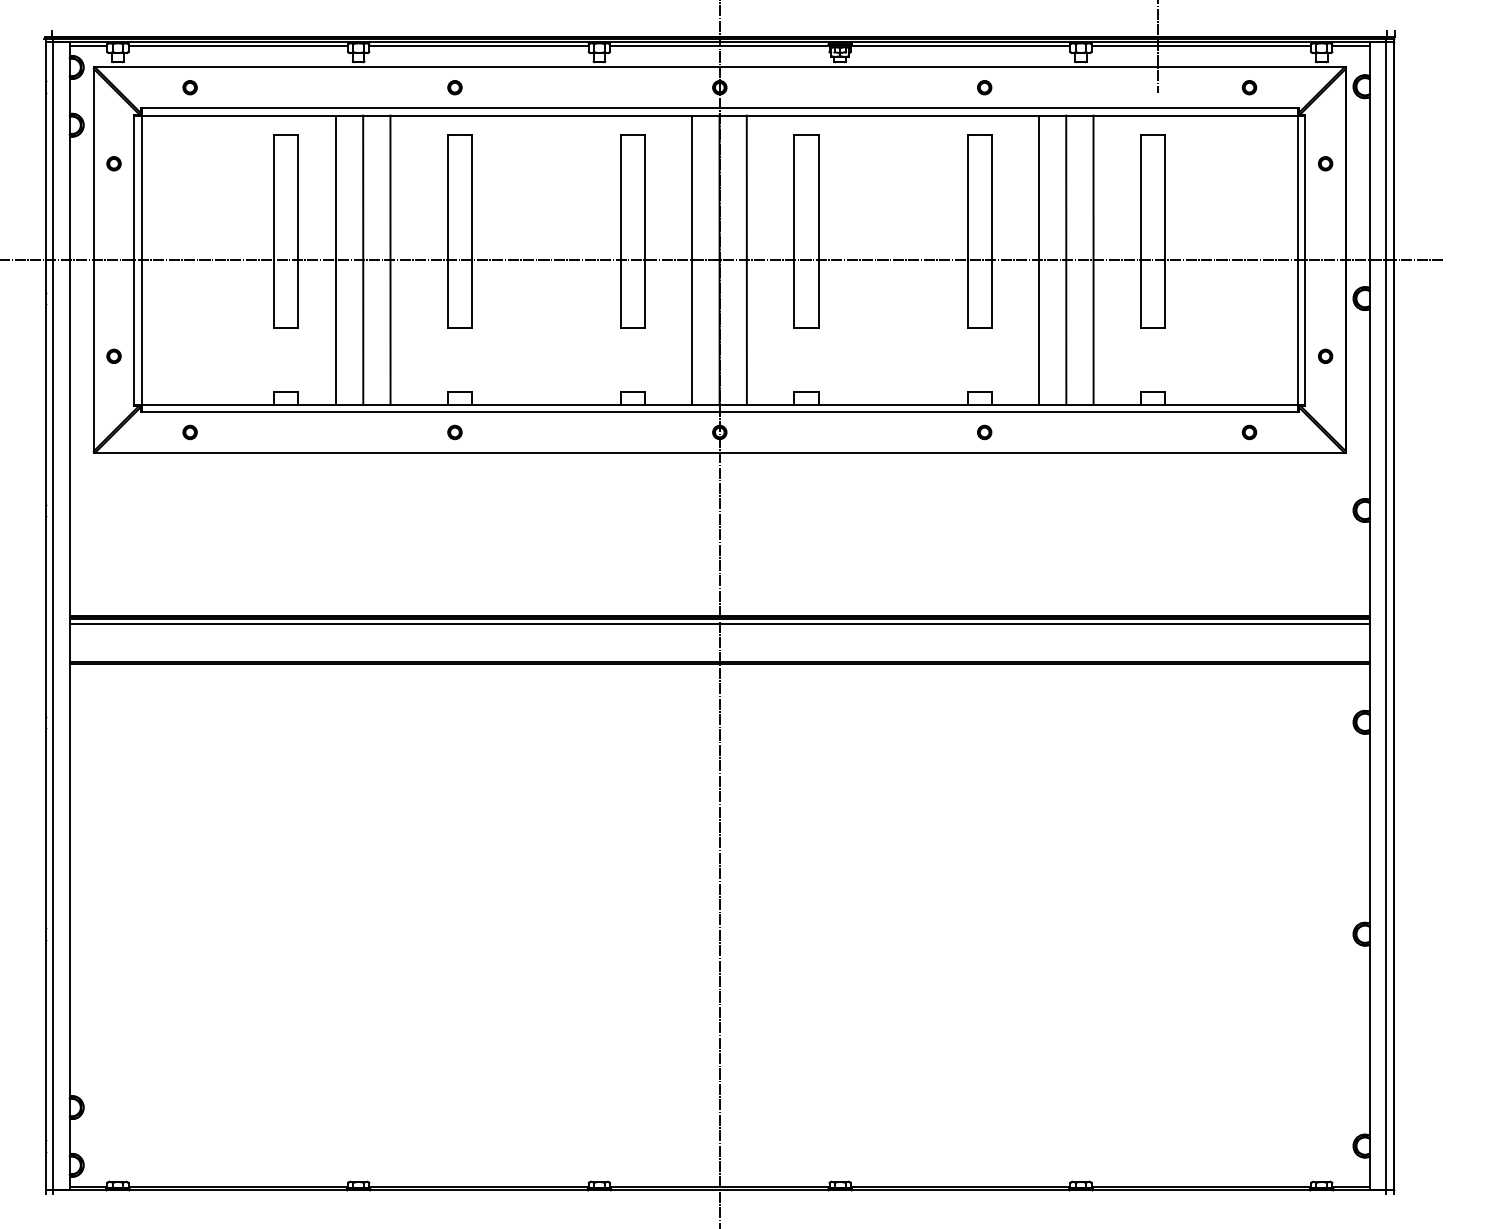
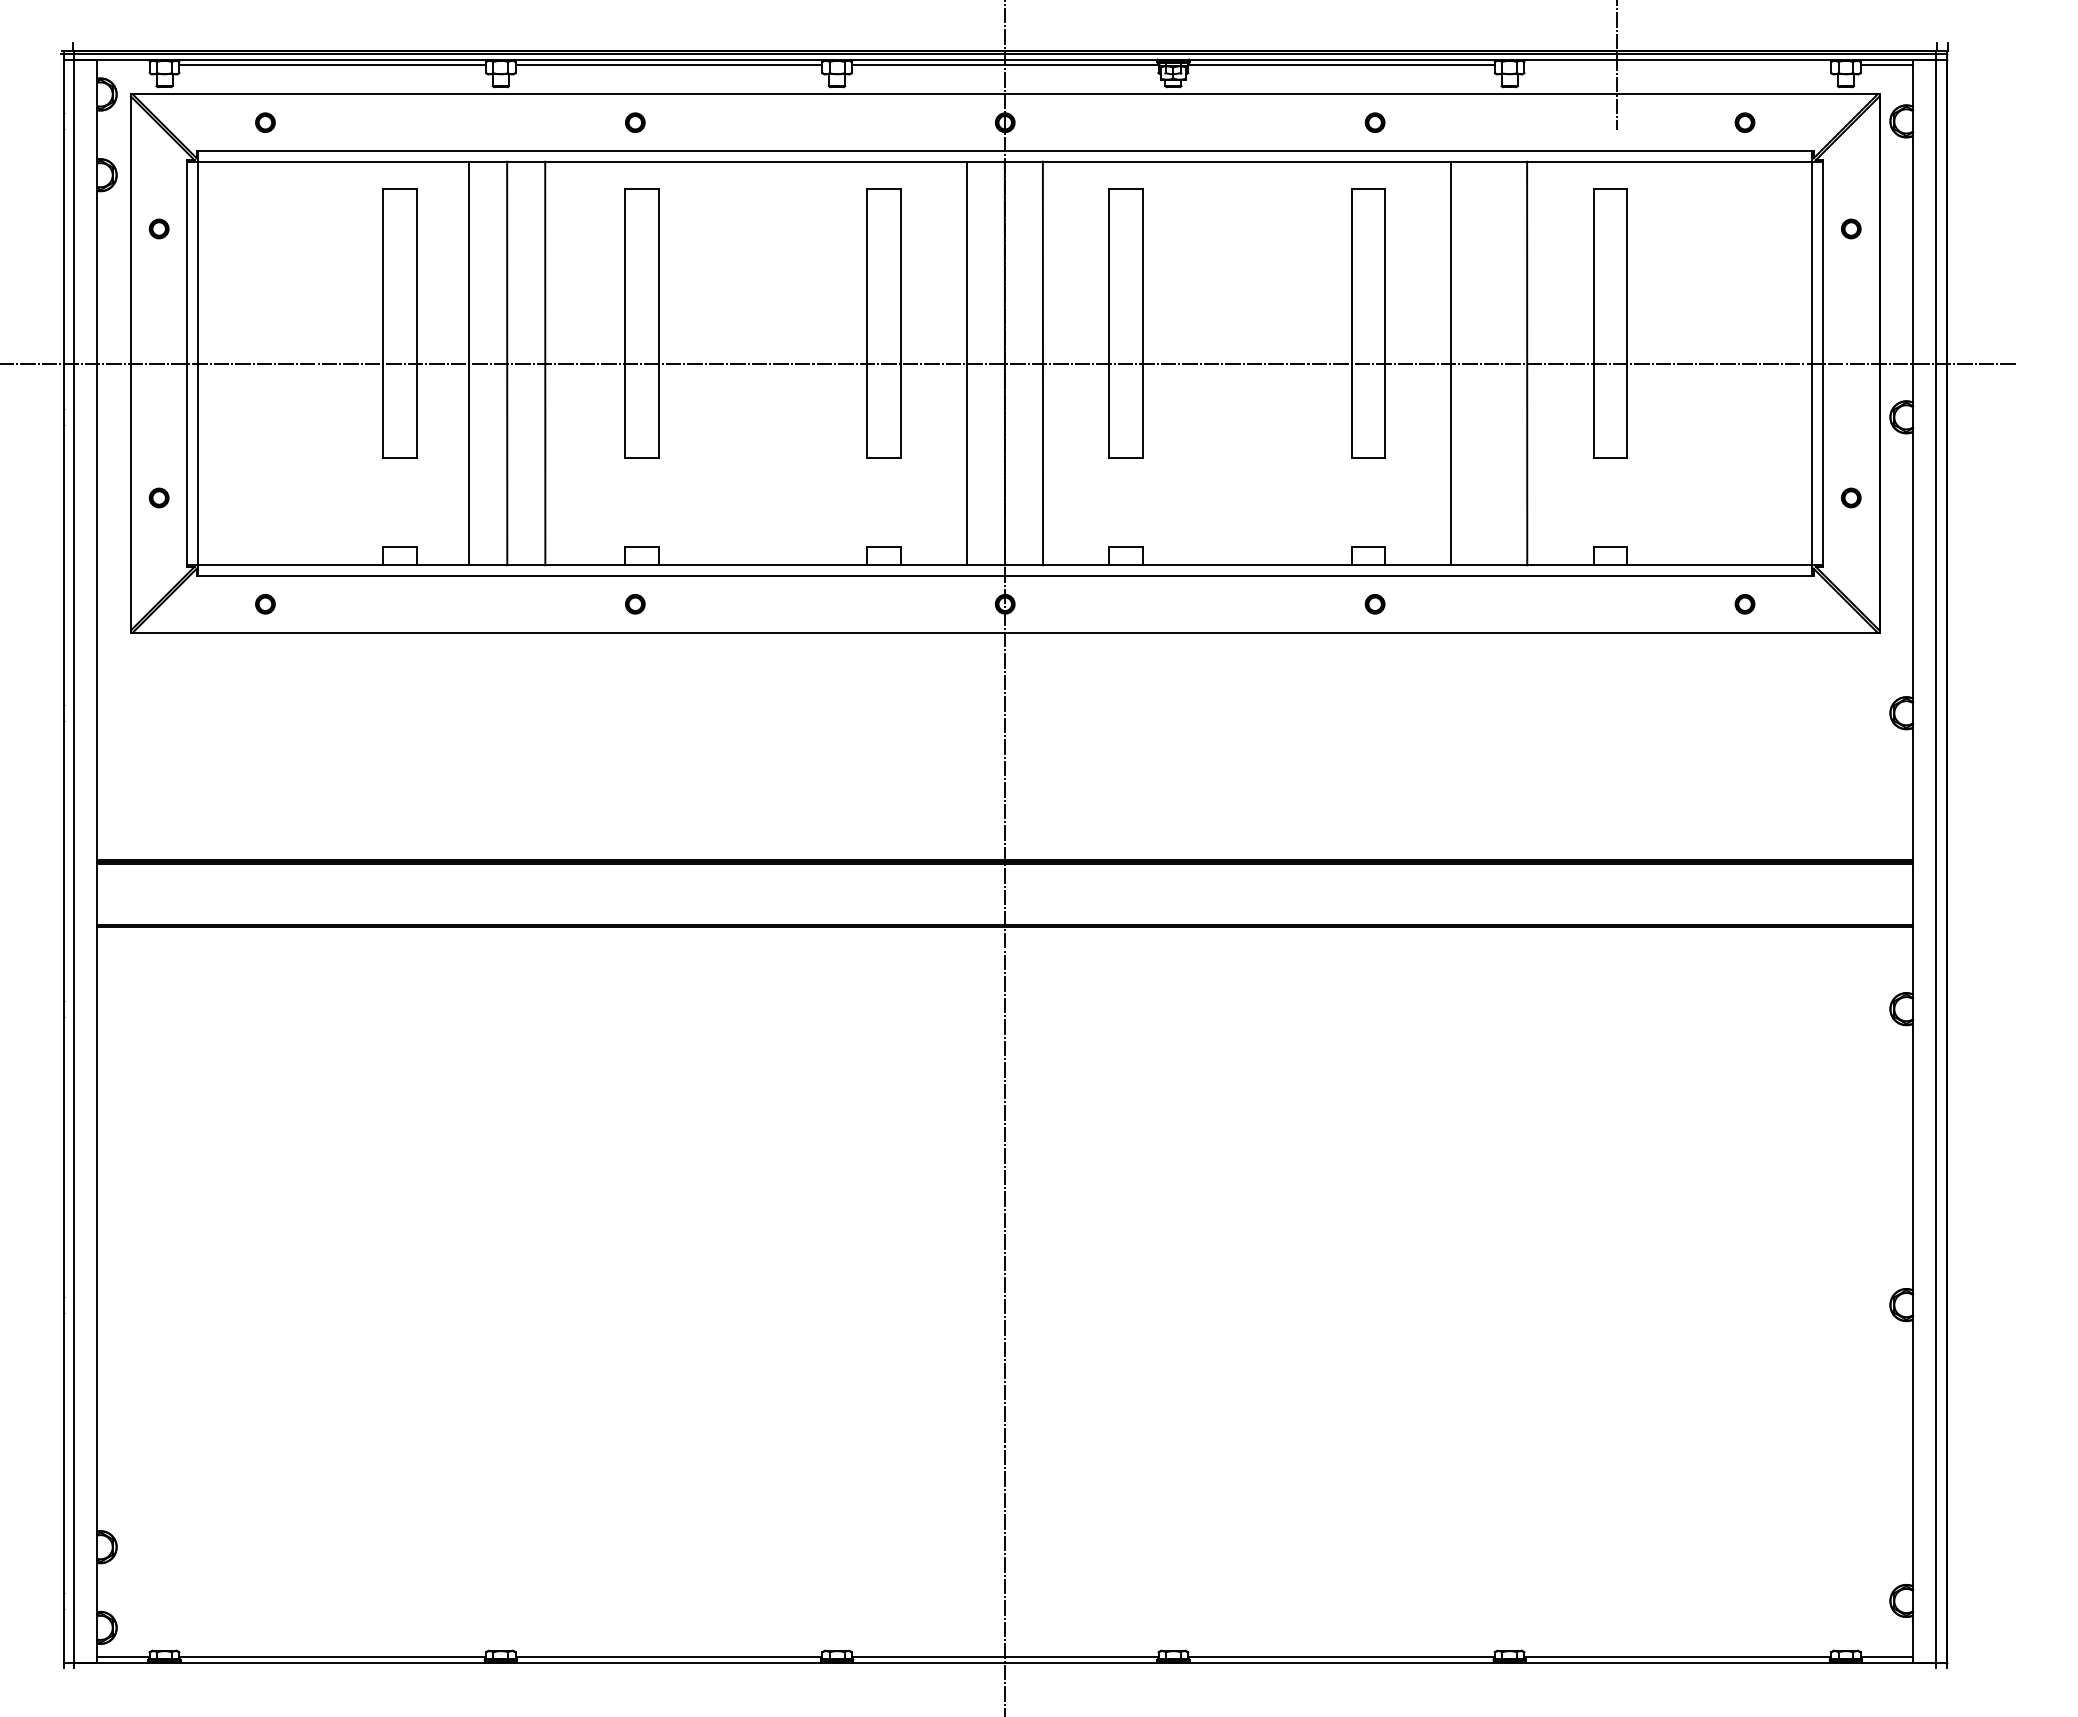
line: (88, 45) -> (123, 64), removed
line: (1201, 45) -> (1677, 64), removed
line: (1066, 260) -> (1489, 363), removed
line: (720, 623) -> (1005, 871), removed

